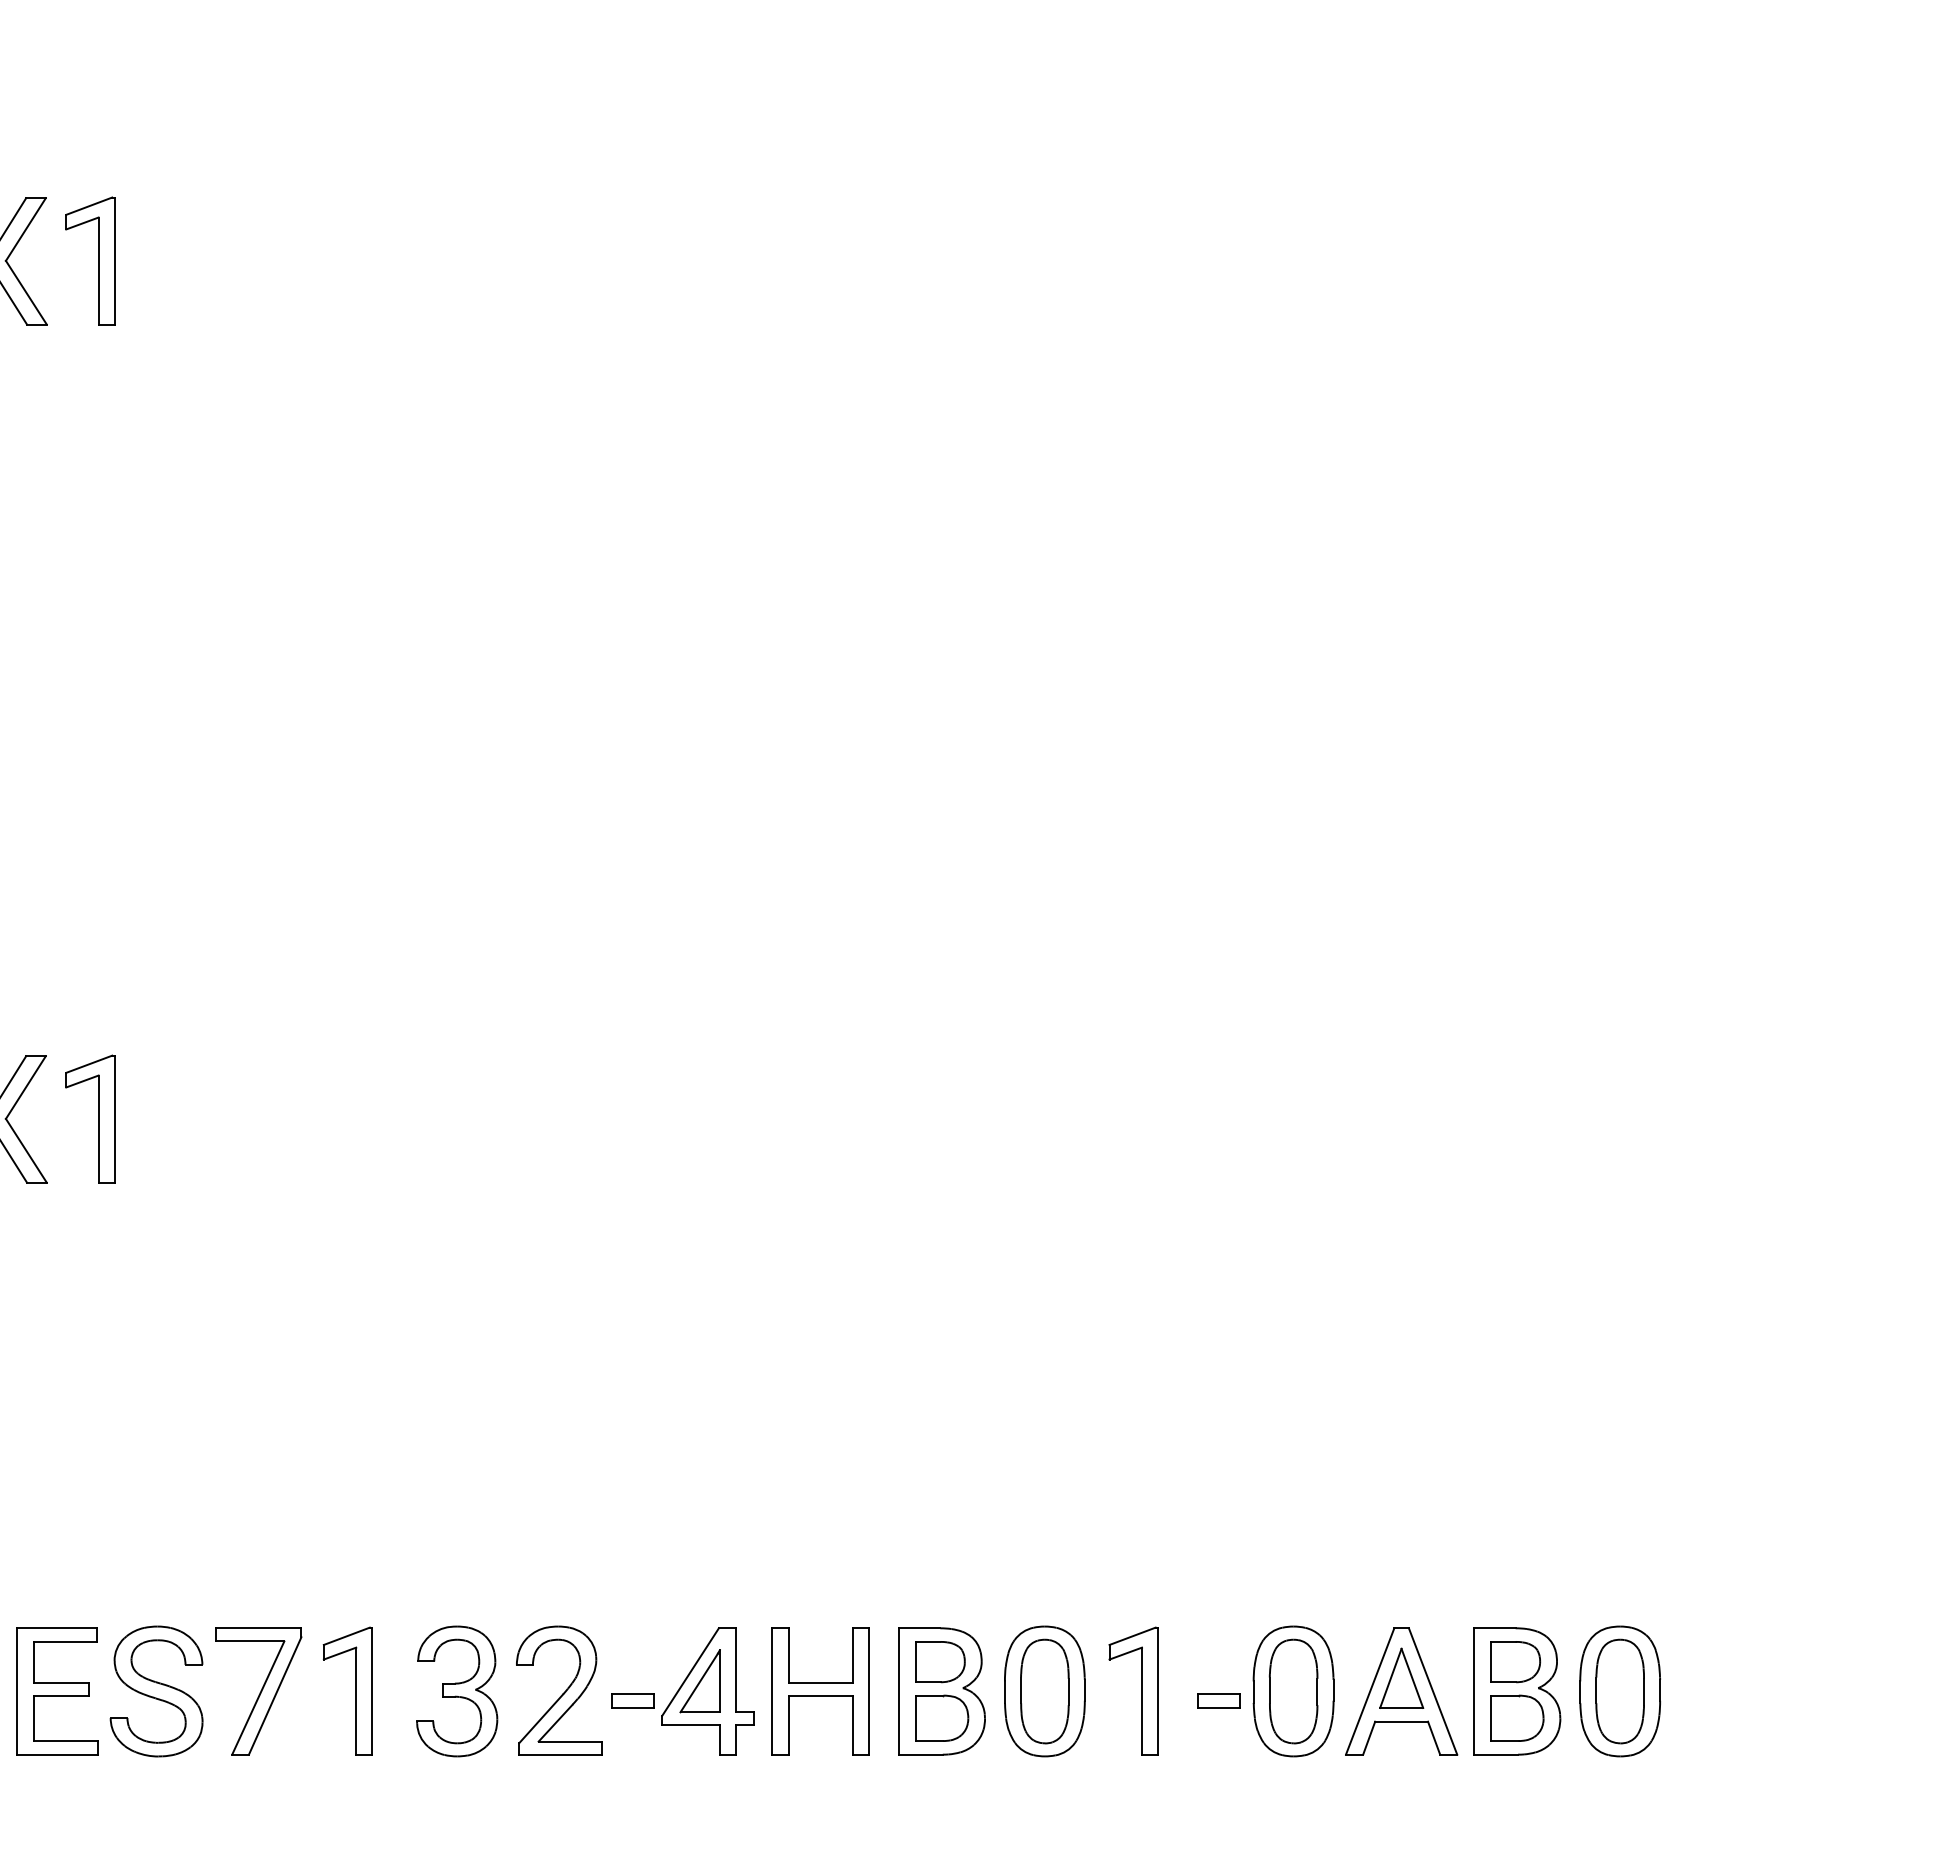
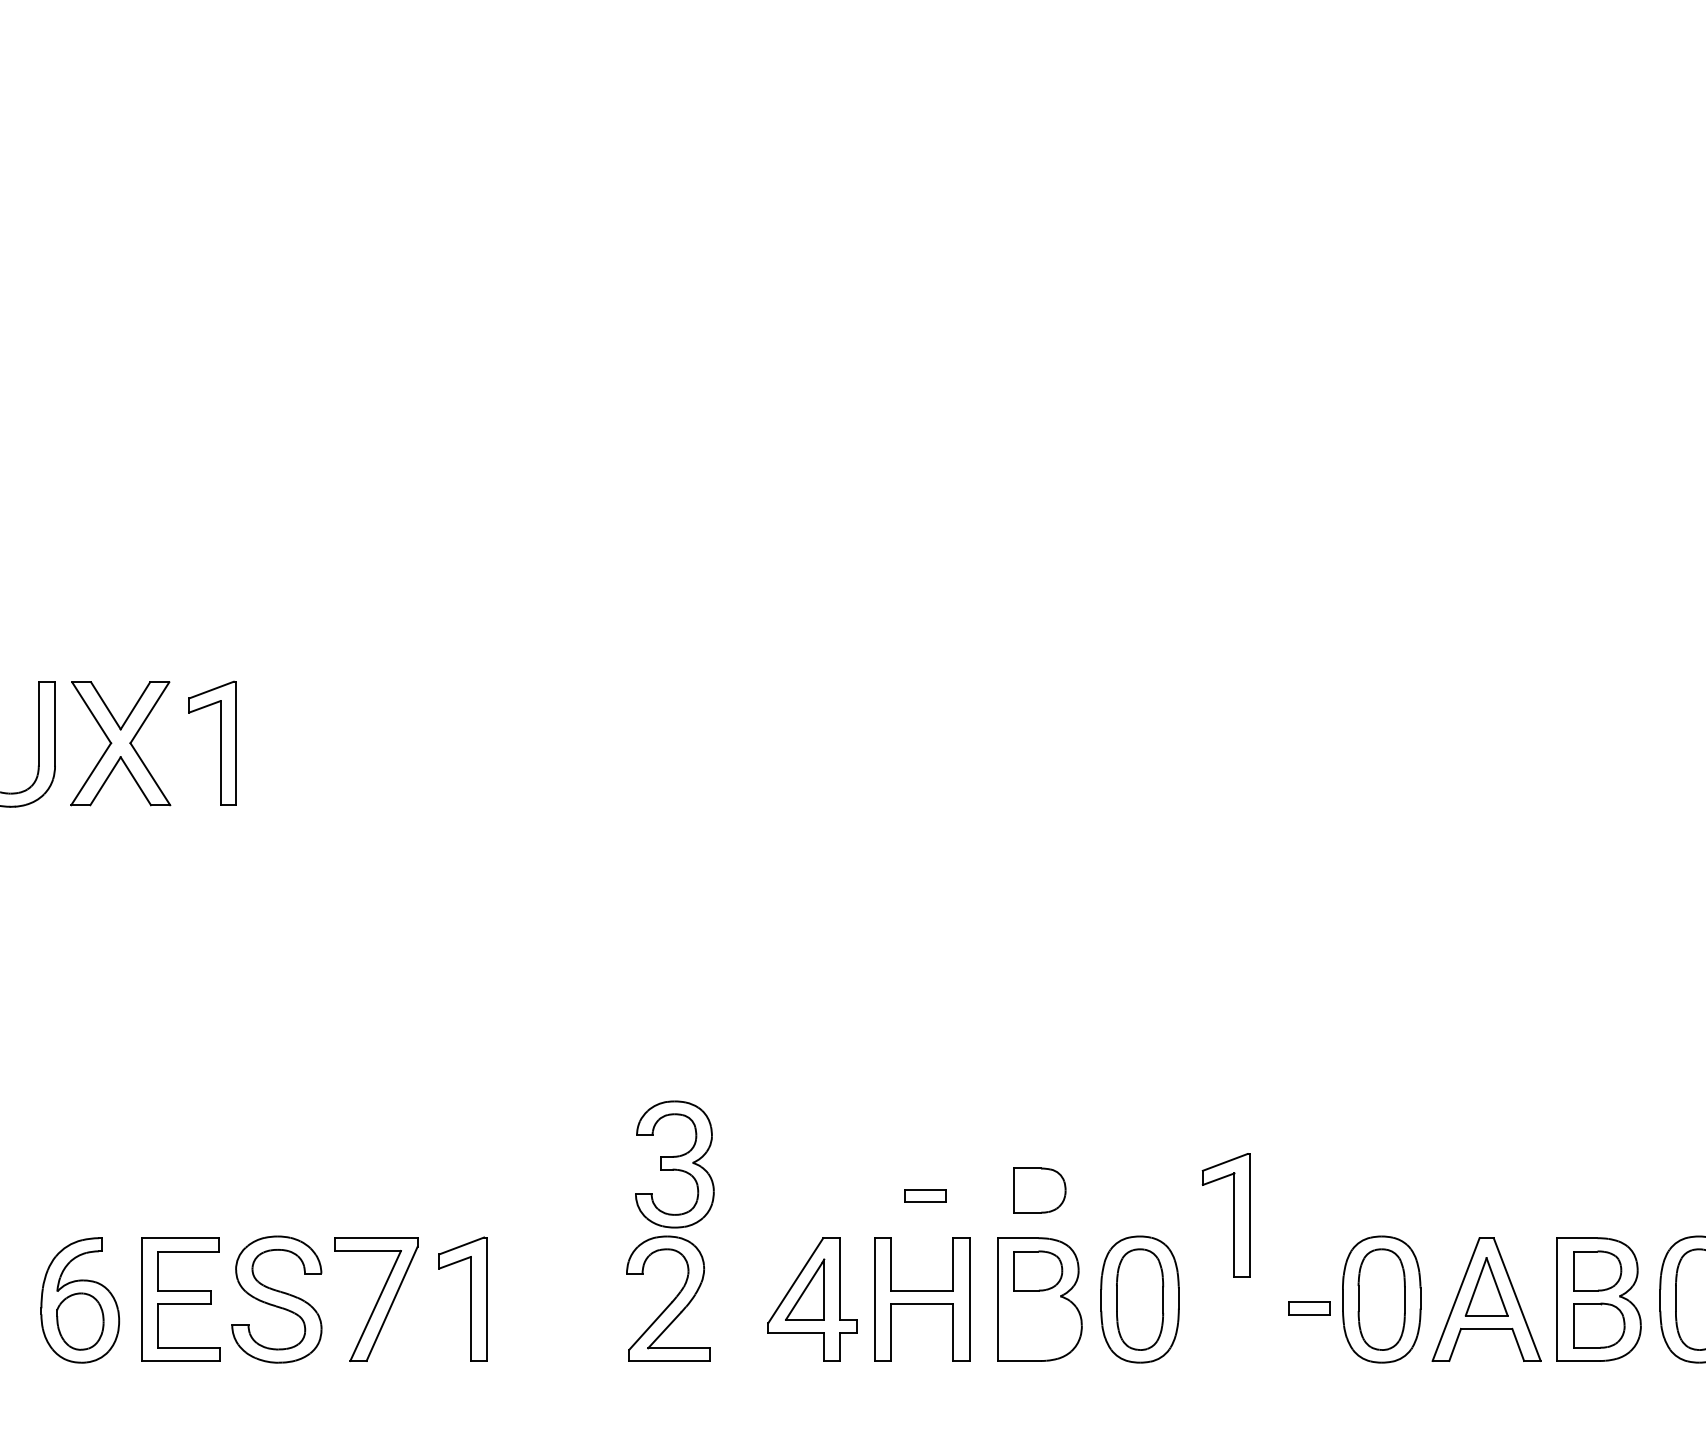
part: (1141, 1690) -> (1233, 1215), moved
part: (457, 1691) -> (675, 1164), moved
part: (632, 1700) -> (924, 1195), moved
part: (942, 1717) -> (1040, 1189), moved

